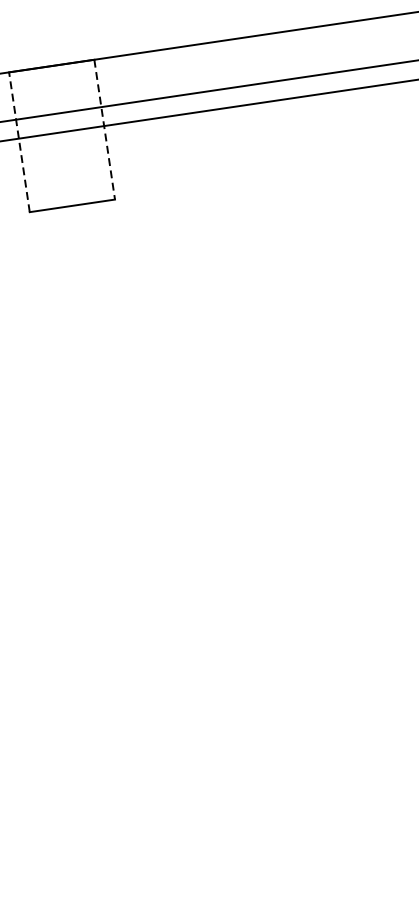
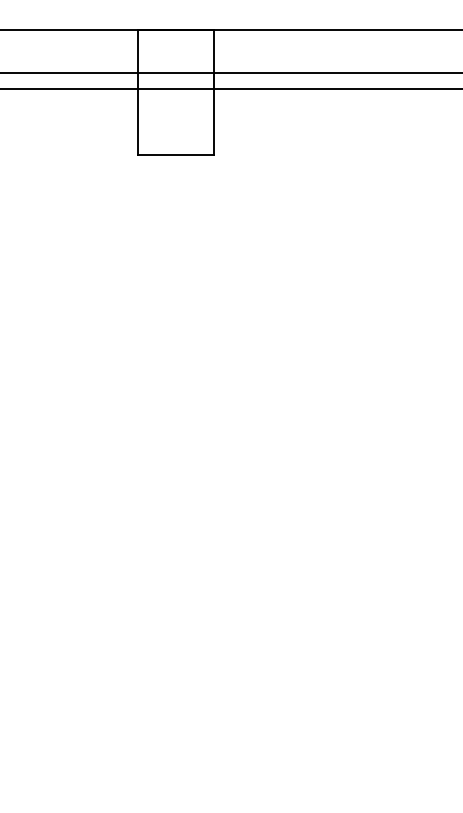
line: (104, 129) -> (214, 92), dashed -> solid
line: (19, 142) -> (138, 92), dashed -> solid

